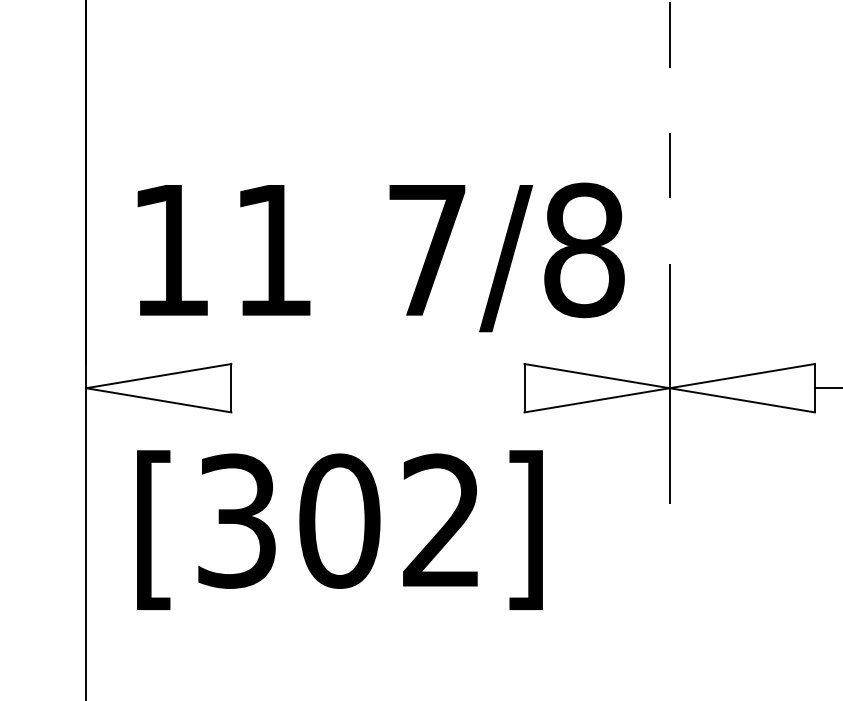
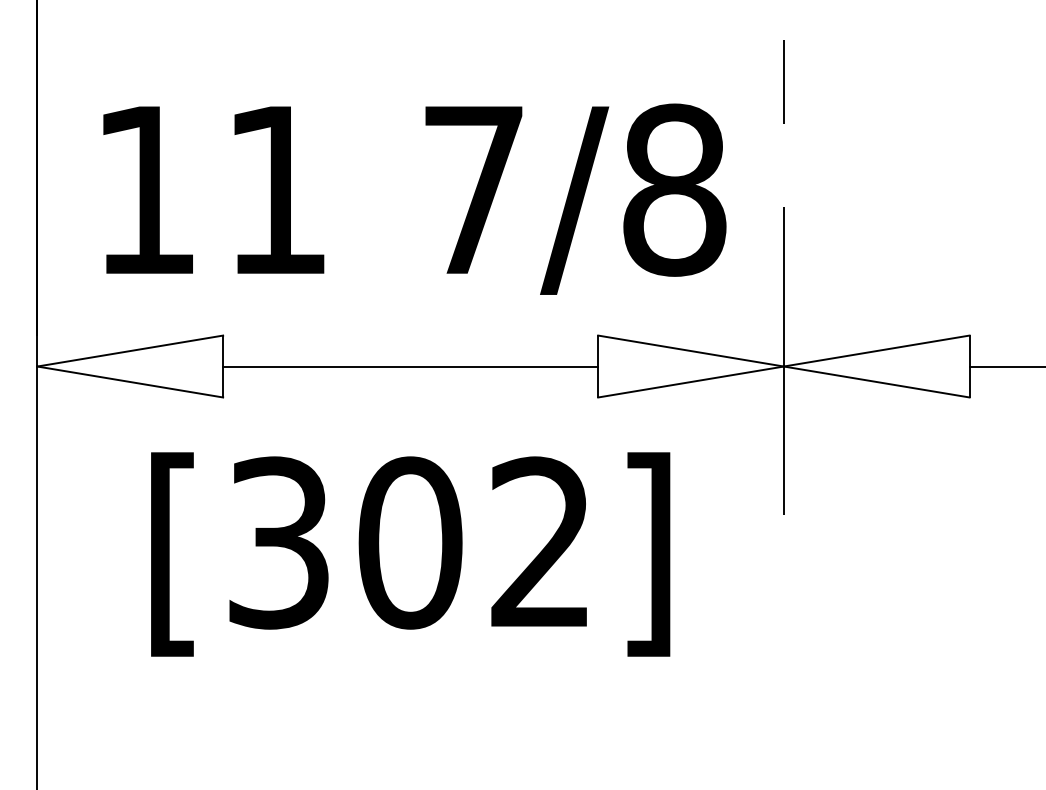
line: (377, 388) -> (410, 366), added
text: (339, 529) -> (410, 553), moved

